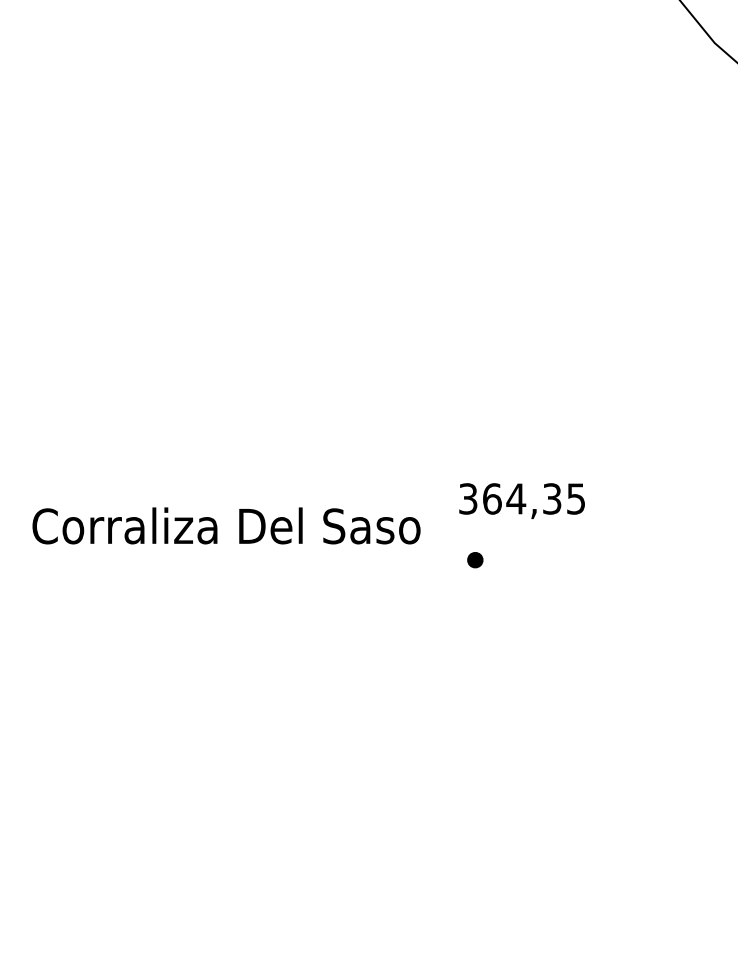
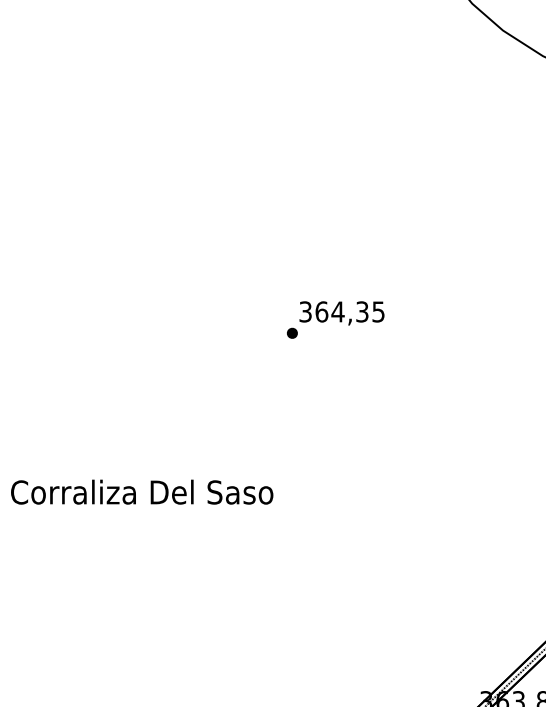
text: (227, 524) -> (142, 491), moved
part: (475, 558) -> (292, 332), moved

